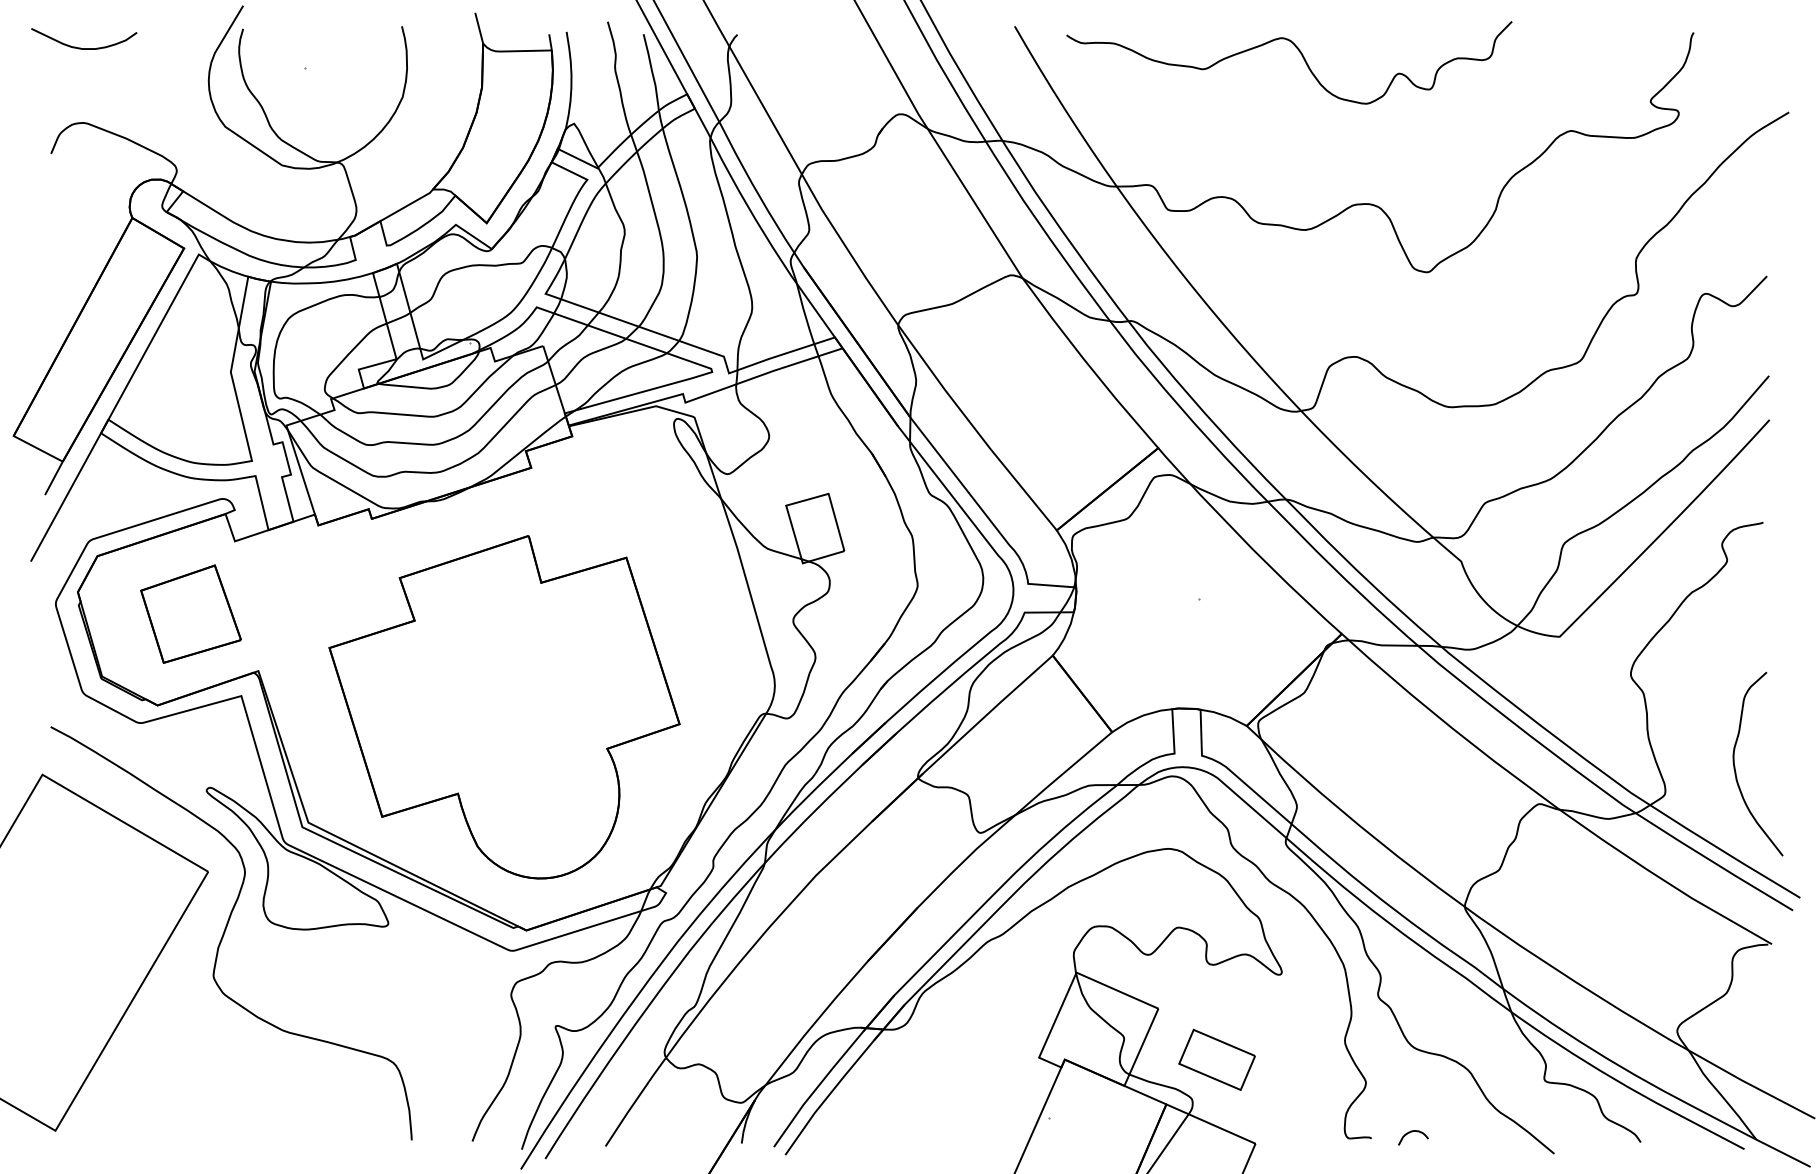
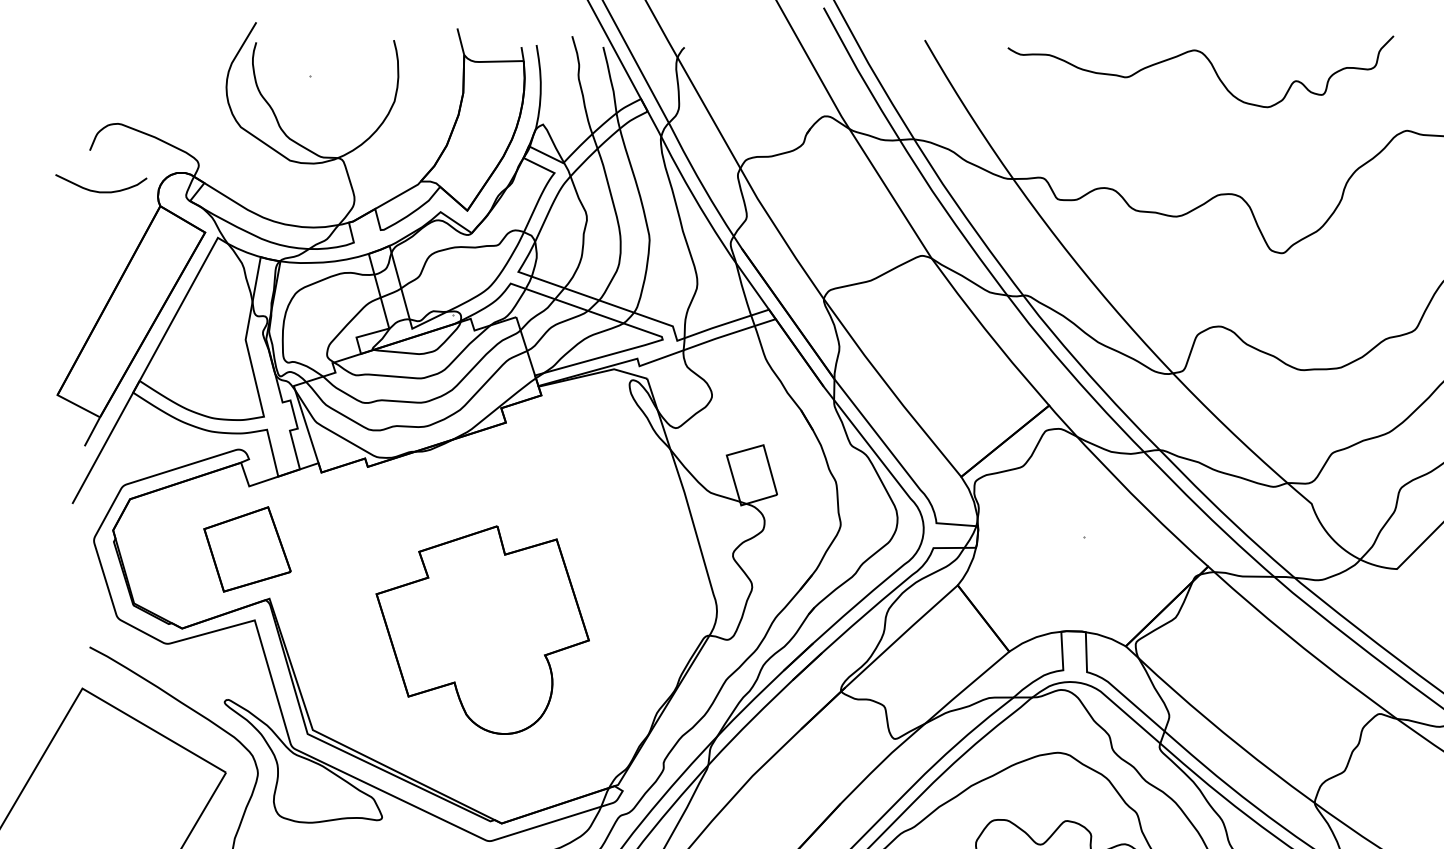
curve: (81, 47) -> (98, 191), moved
curve: (1301, 55) -> (1211, 65), moved
part: (190, 613) -> (247, 548), moved
part: (504, 707) -> (482, 630), size x0.7

